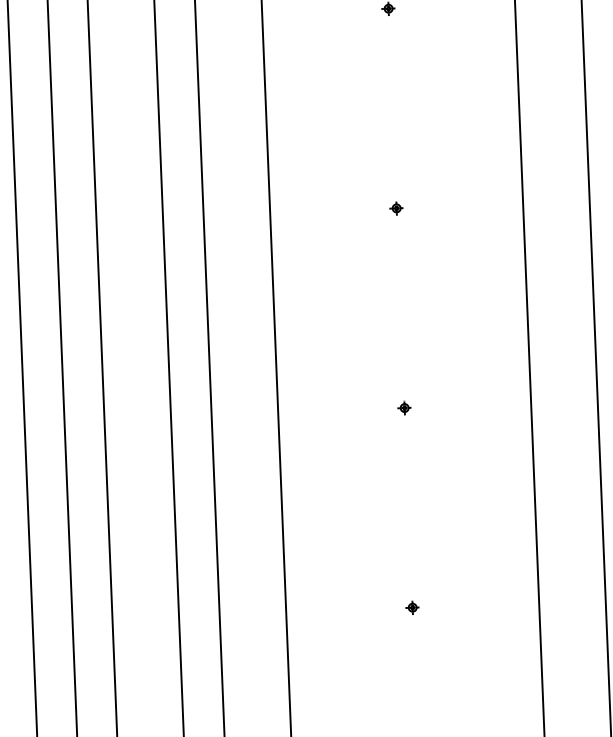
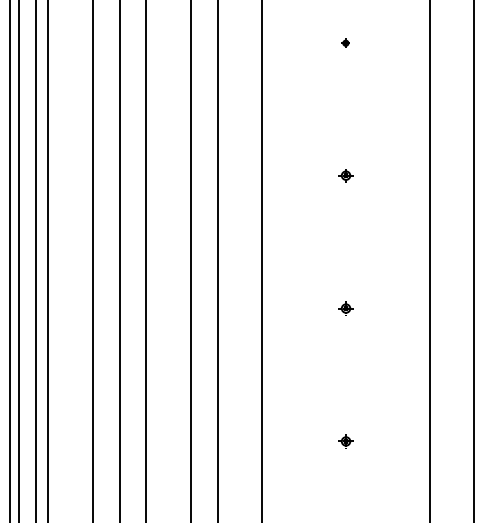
part: (396, 209) -> (345, 176), size x1.6
part: (404, 407) -> (345, 308), size x1.6
part: (412, 607) -> (345, 441), size x1.6

